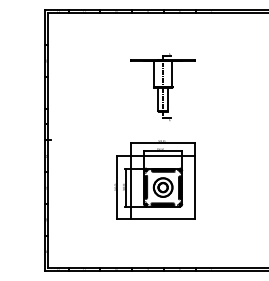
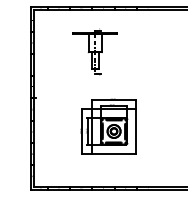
part: (162, 86) -> (94, 51), moved

